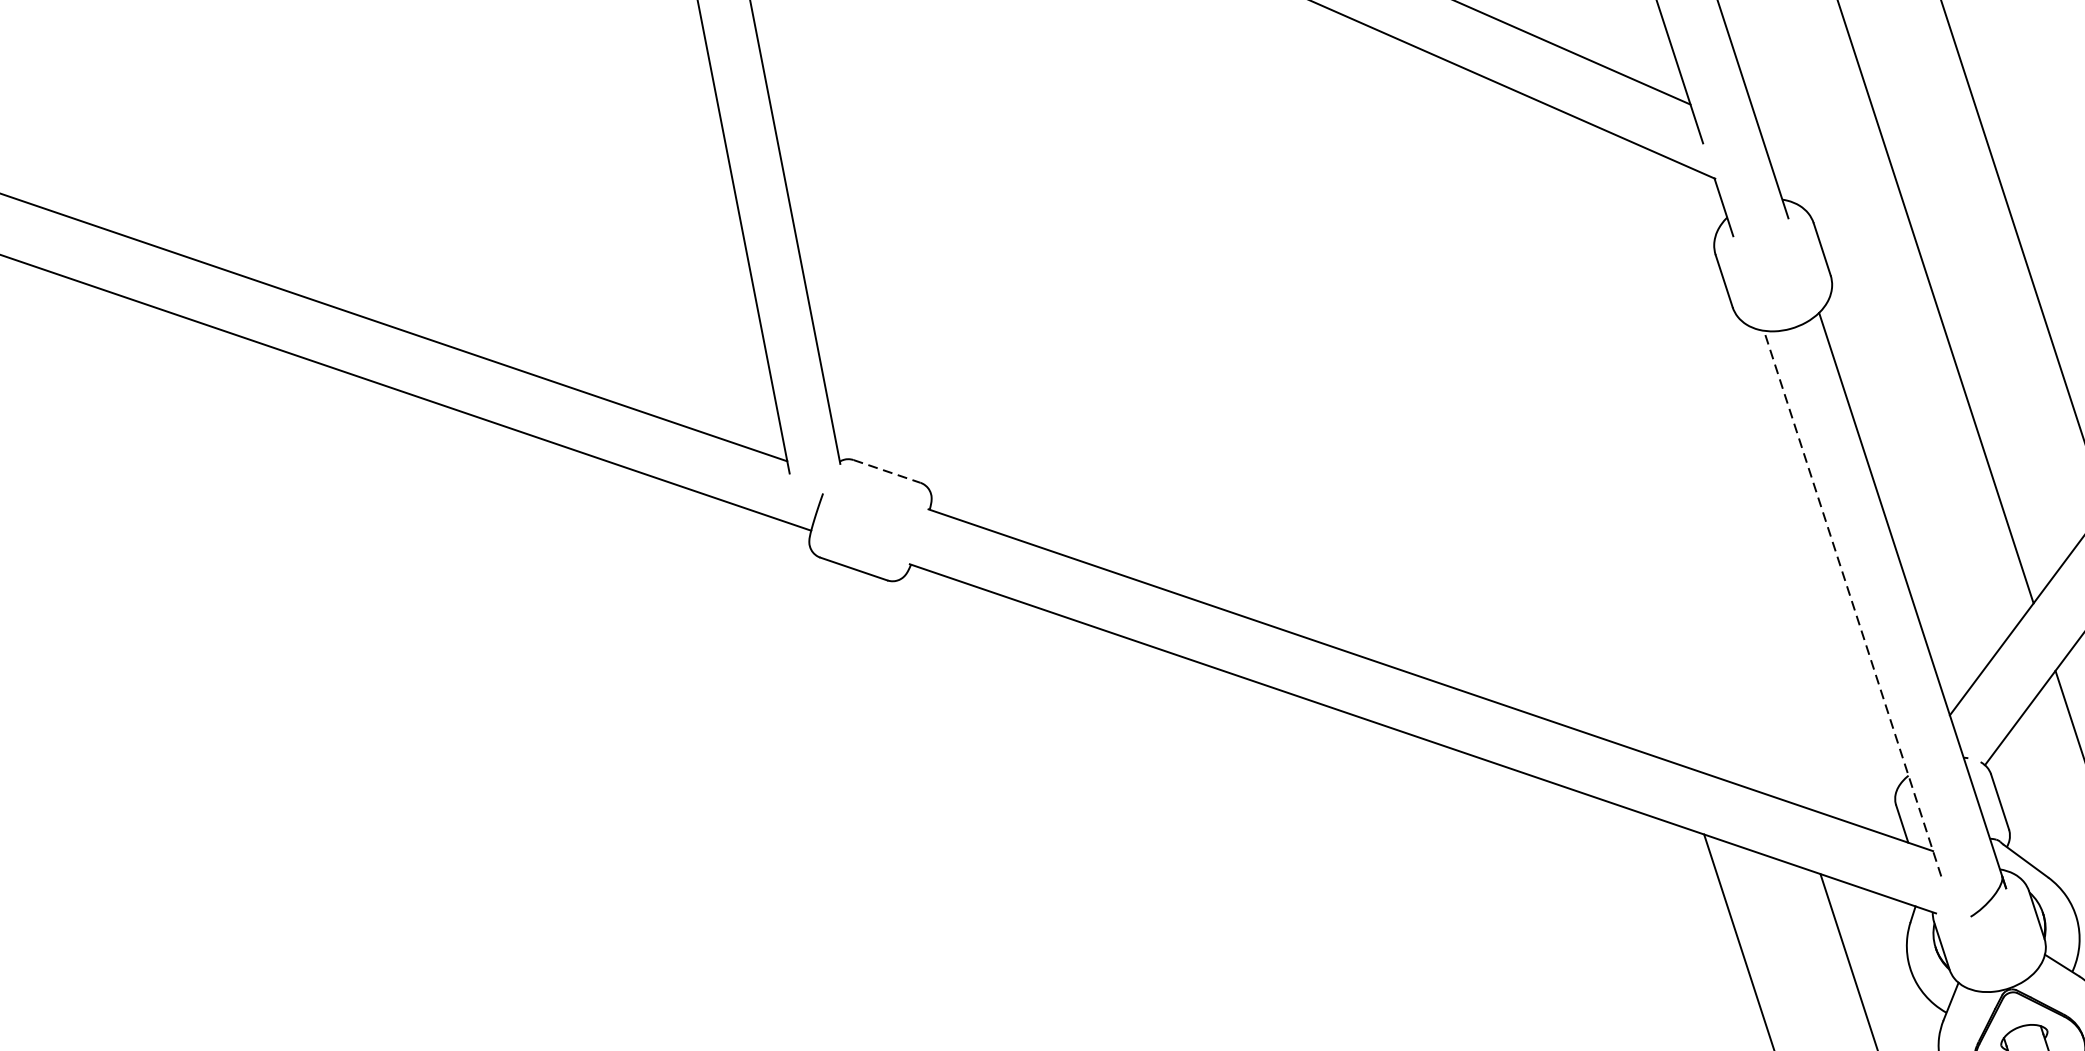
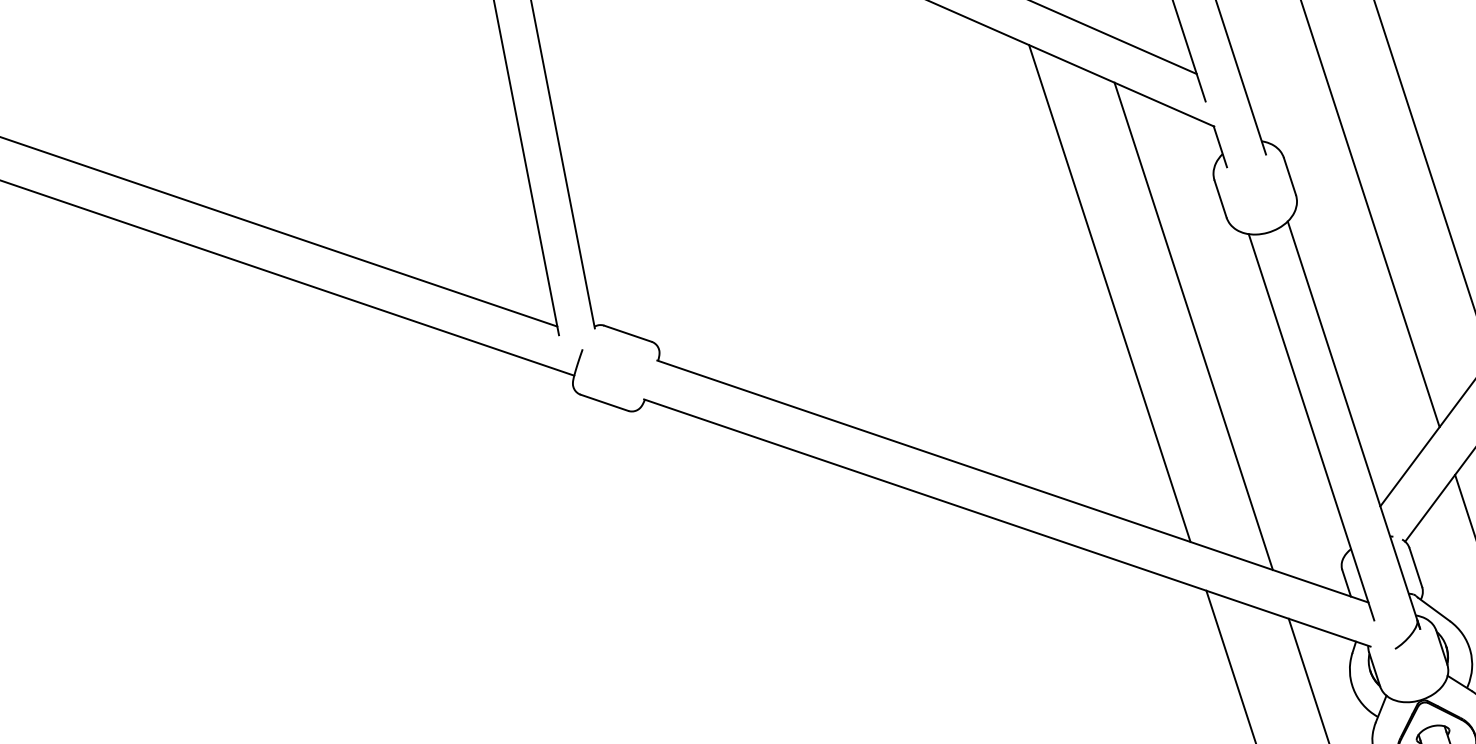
line: (1567, 414) -> (1109, 293), added
line: (1685, 461) -> (1193, 326), added
line: (887, 471) -> (628, 333), dashed -> solid
line: (1852, 602) -> (1311, 426), dashed -> solid

